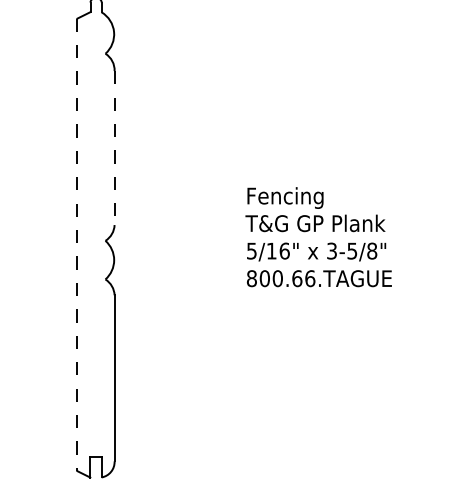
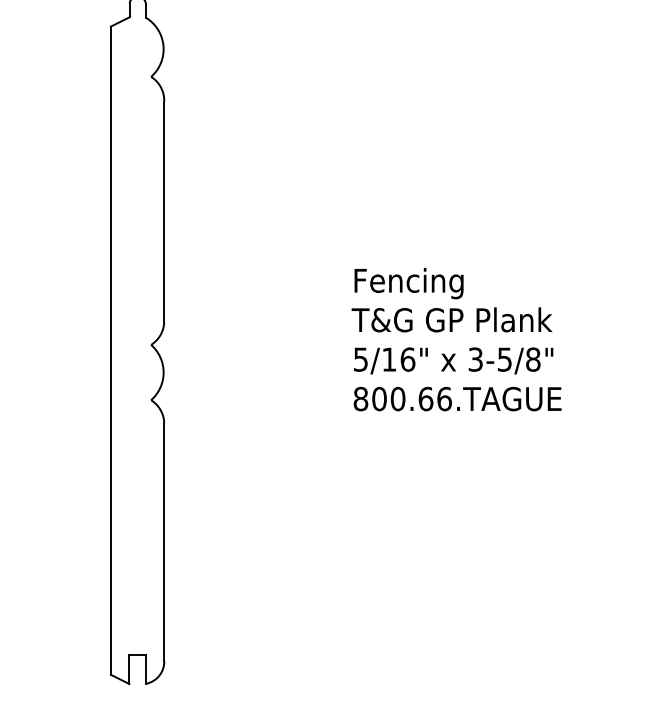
line: (114, 148) -> (164, 212), dashed -> solid
line: (77, 245) -> (111, 351), dashed -> solid

